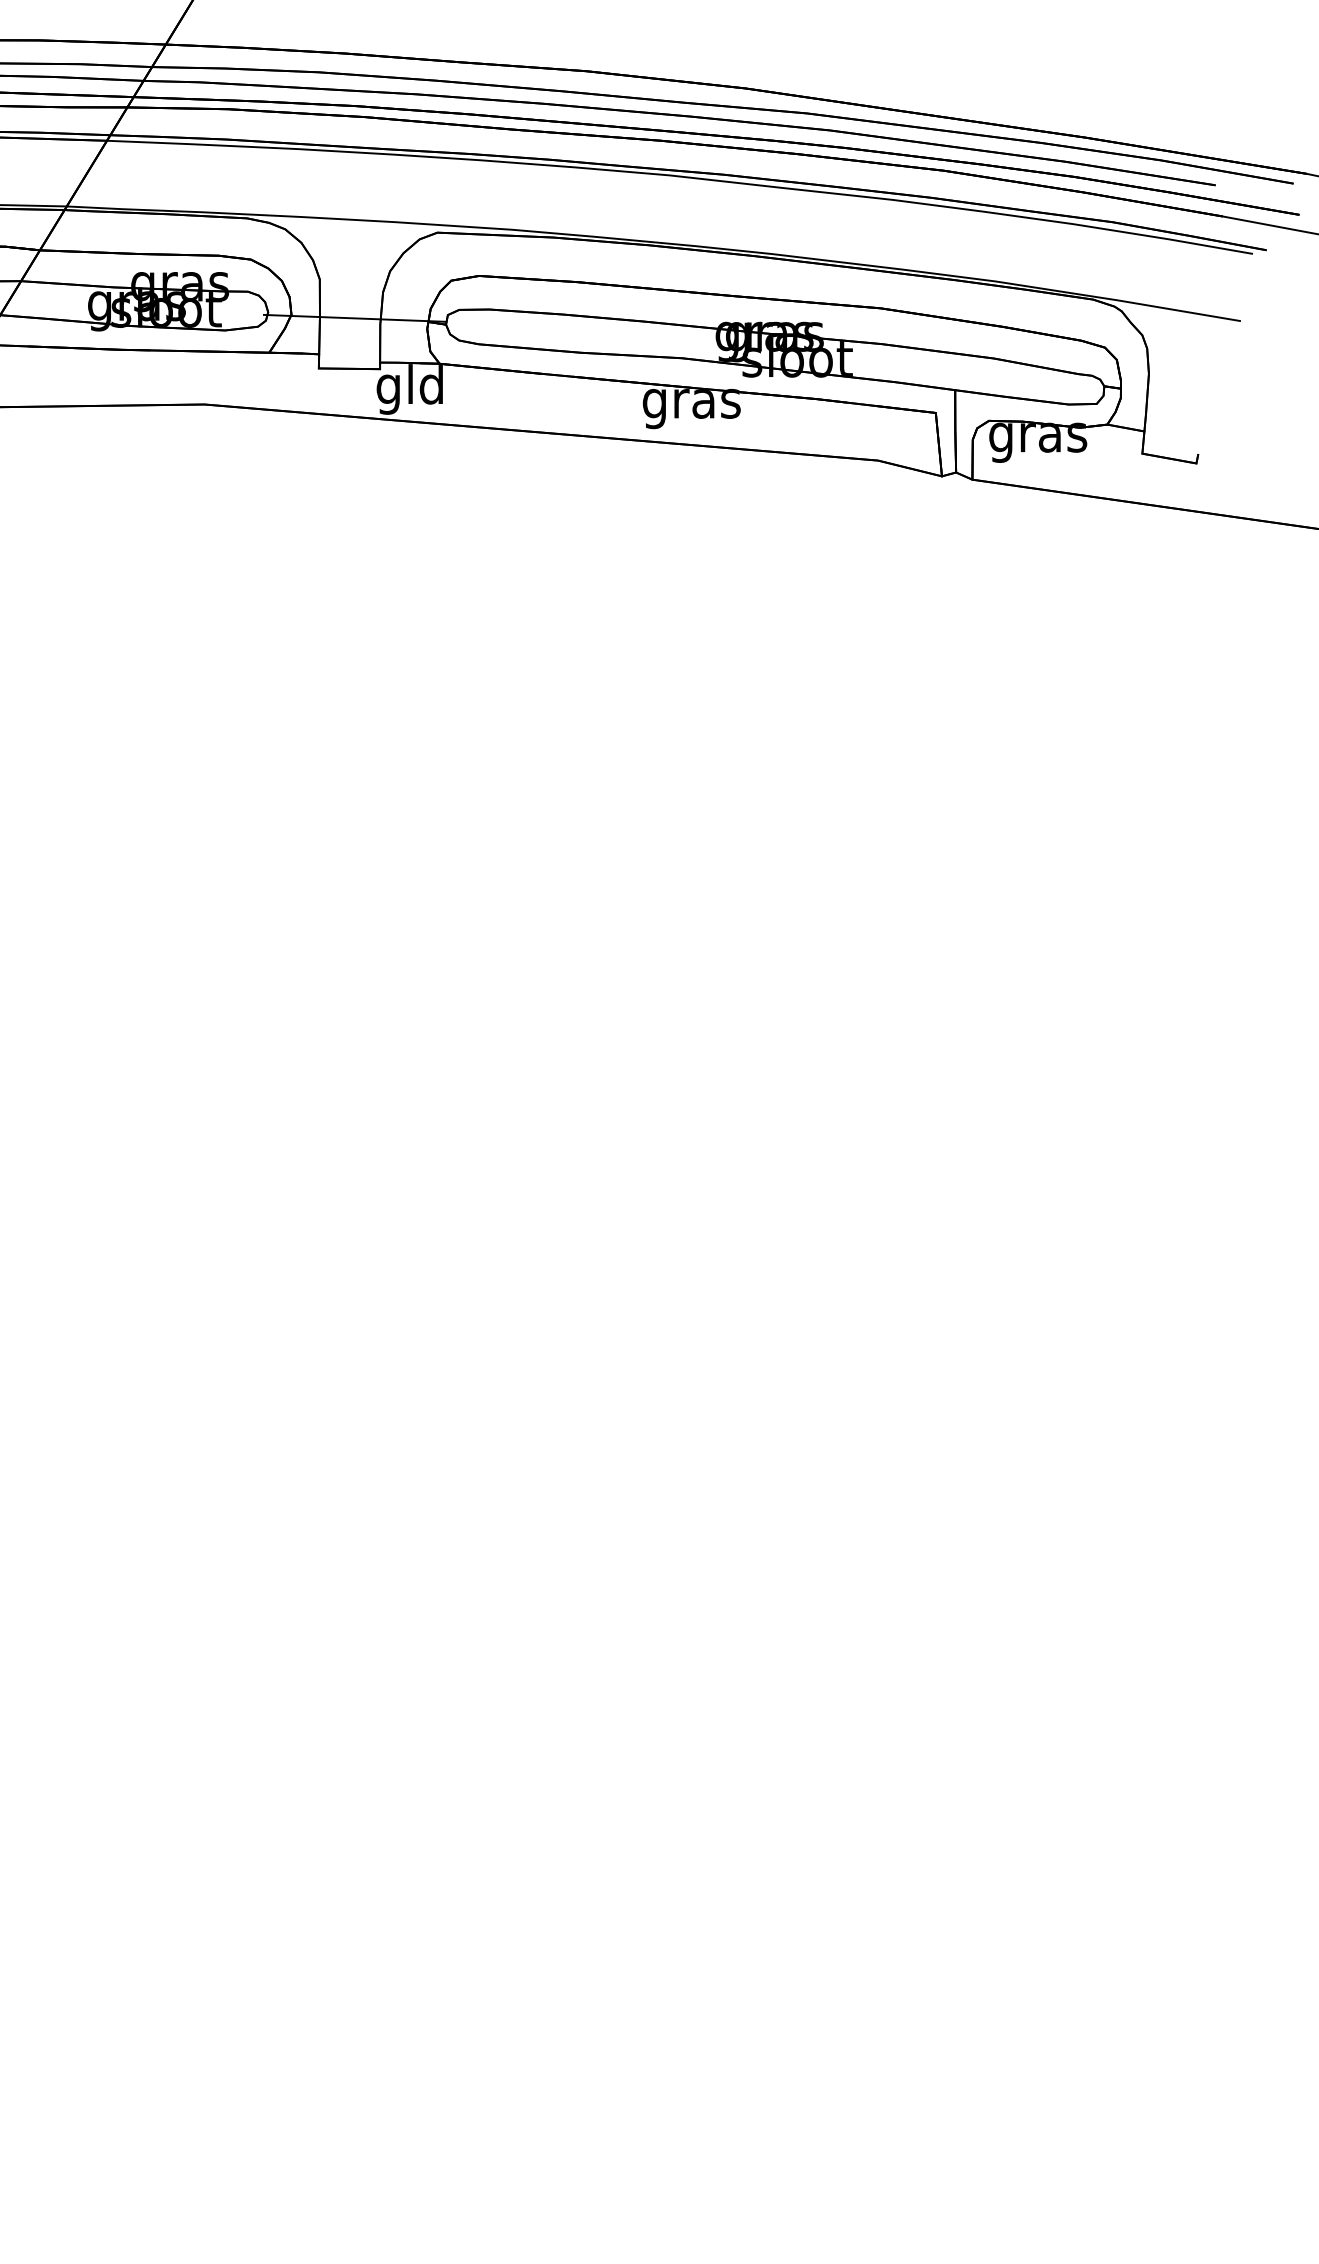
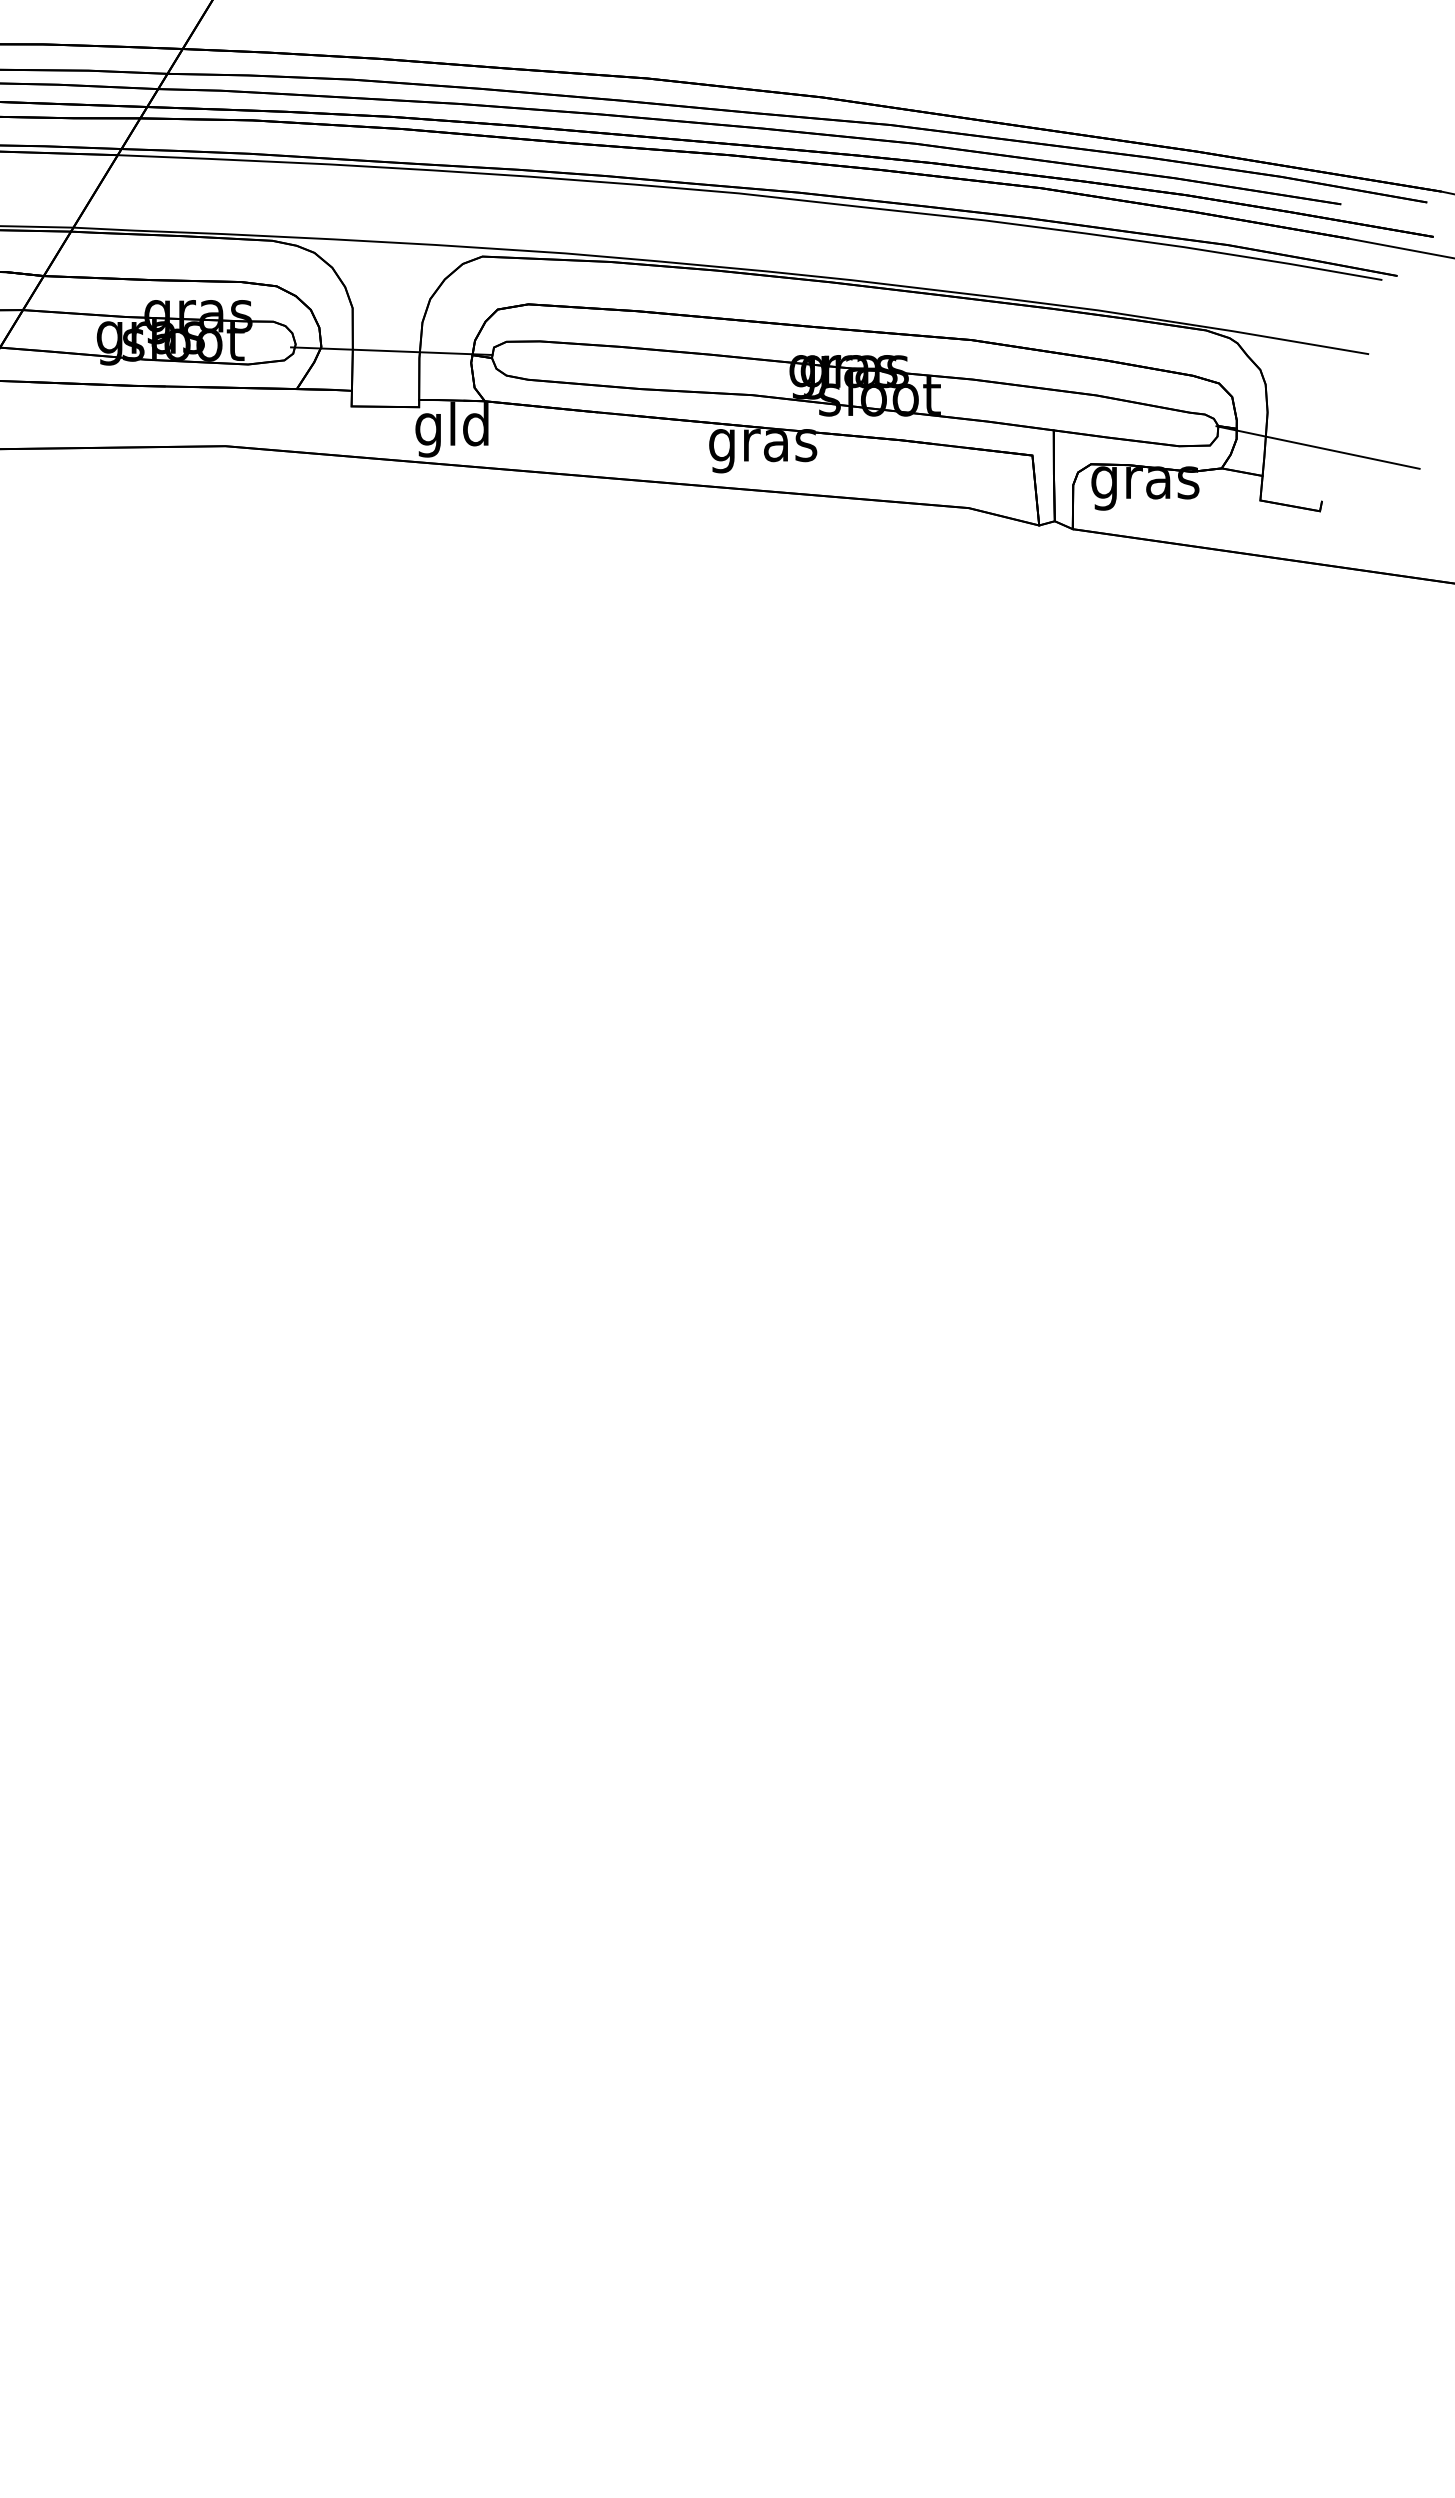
line: (1194, 405) -> (1317, 447), added

